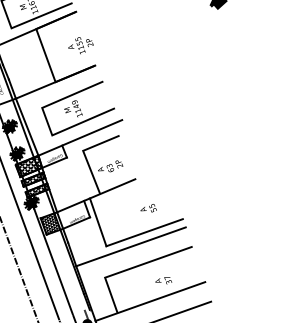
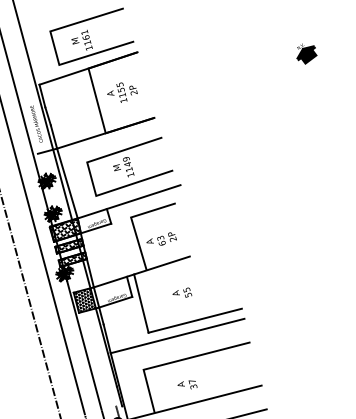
text: (80, 45) -> (122, 92), moved
text: (148, 208) -> (182, 292), moved
text: (163, 280) -> (187, 384), moved

